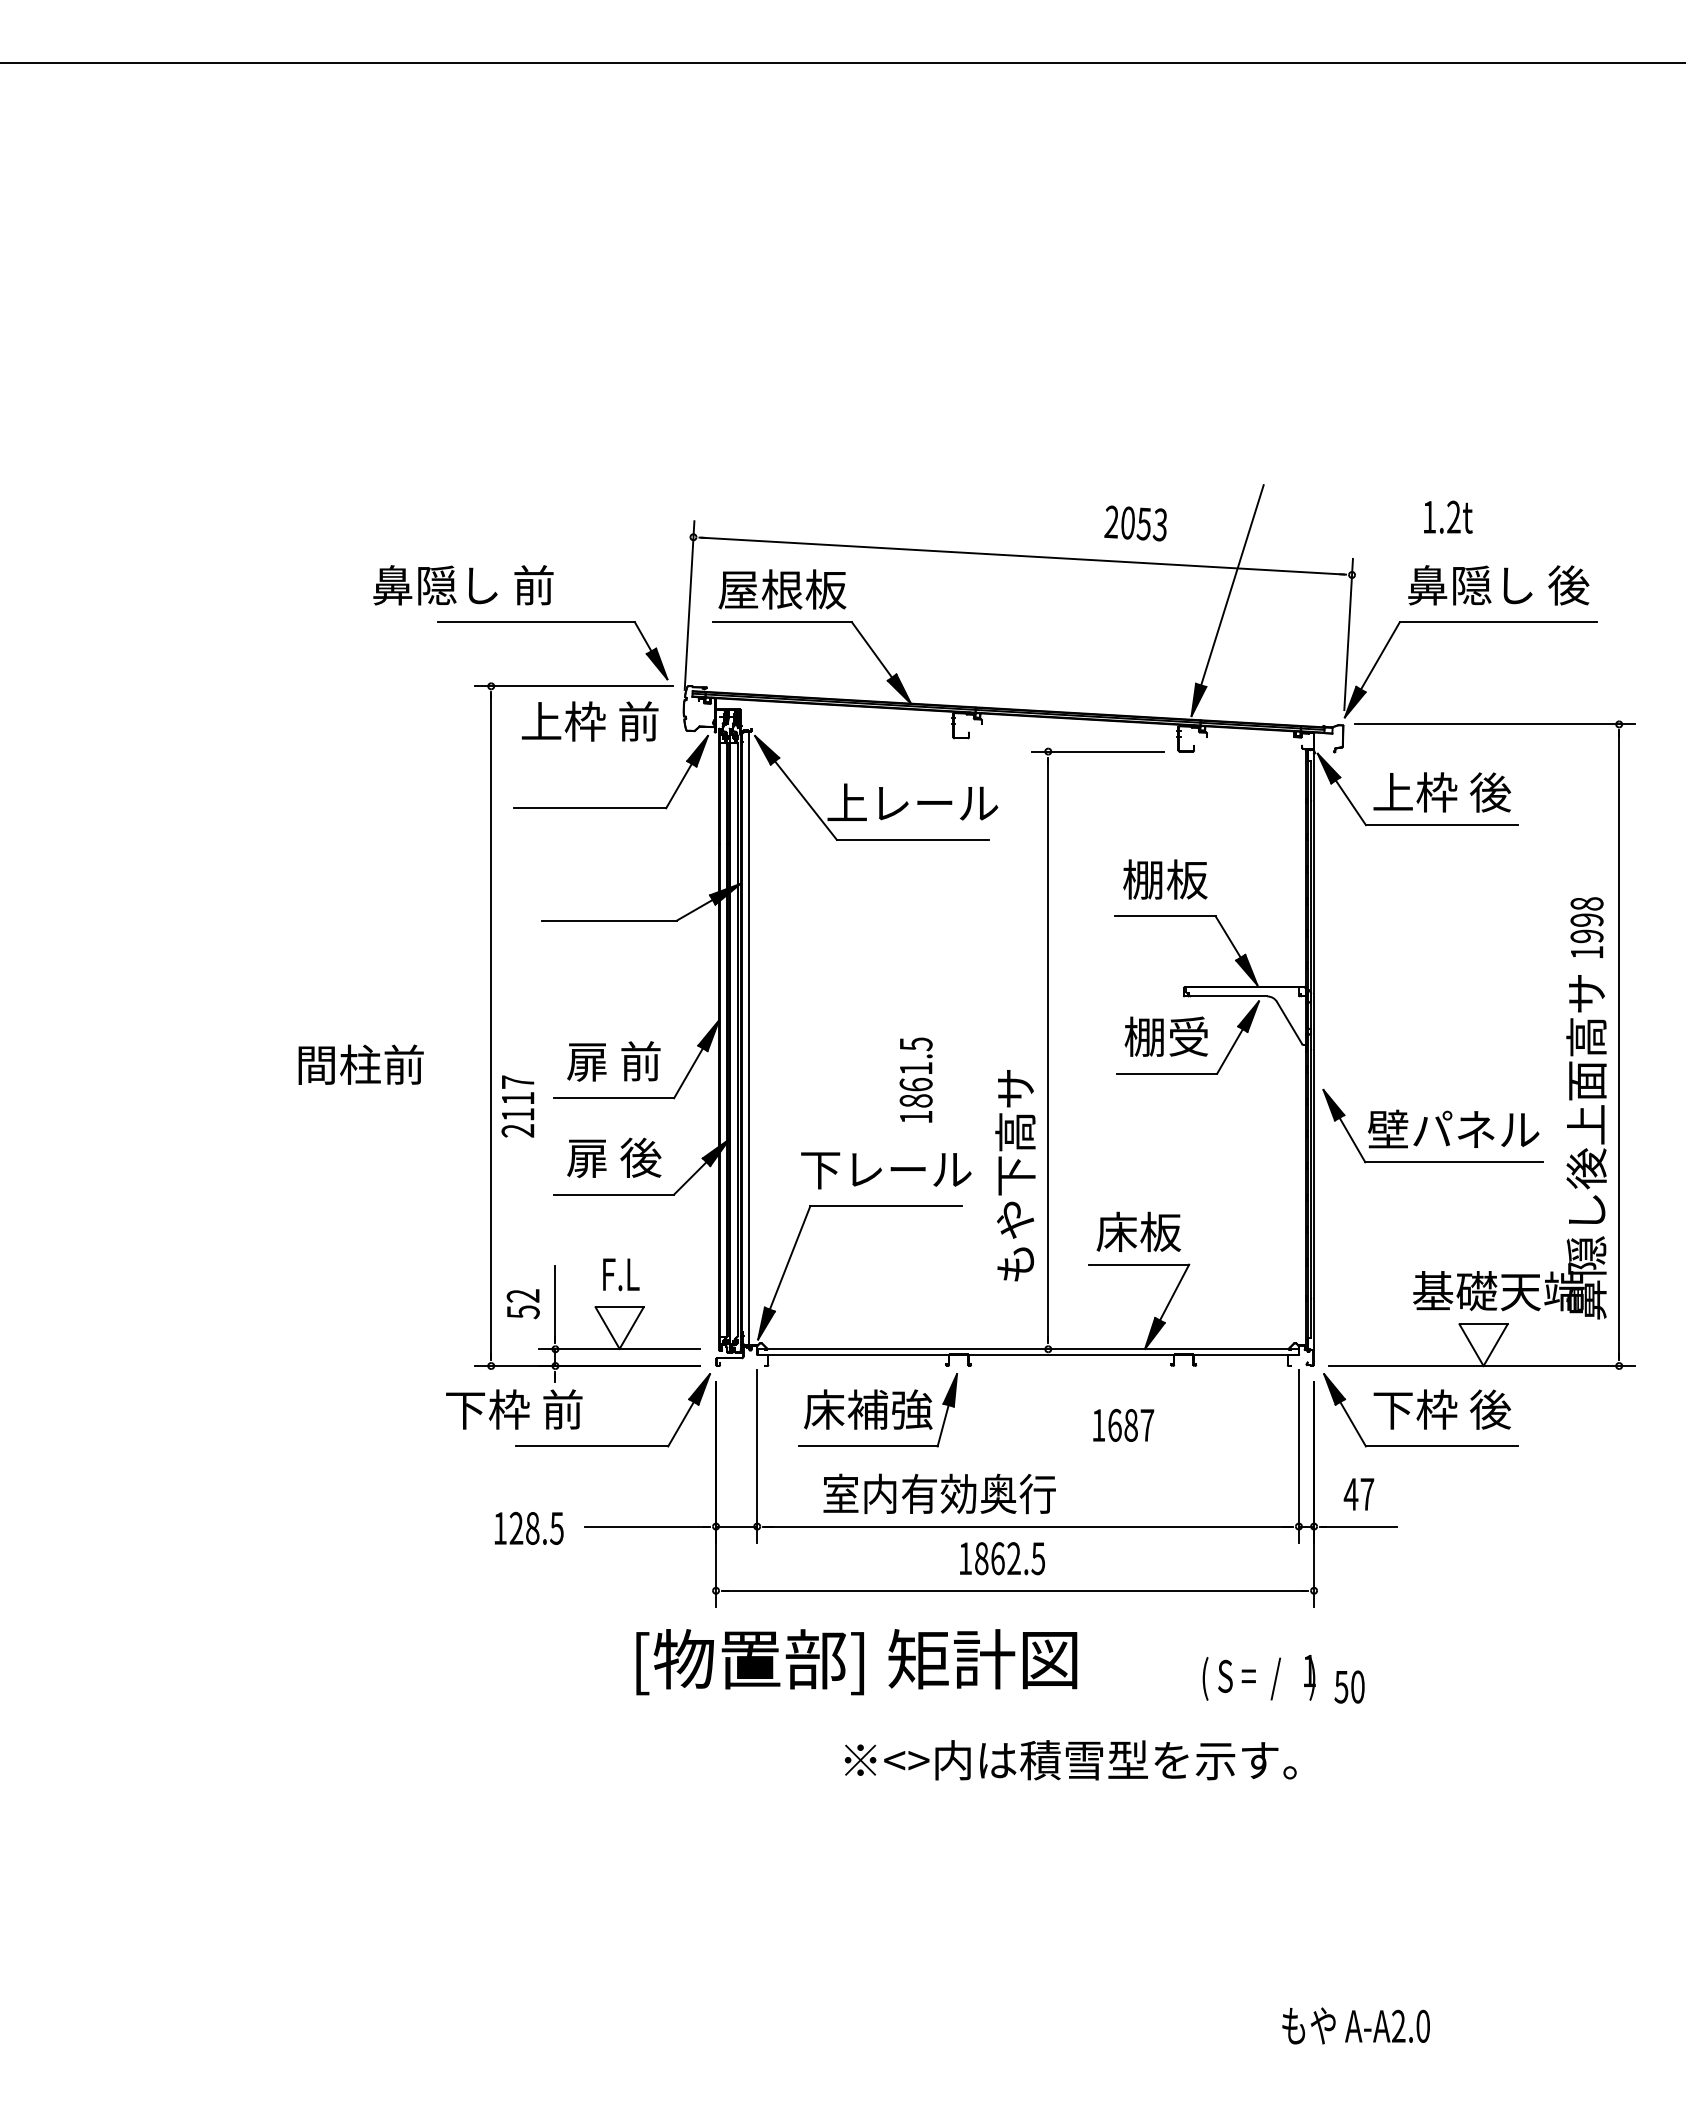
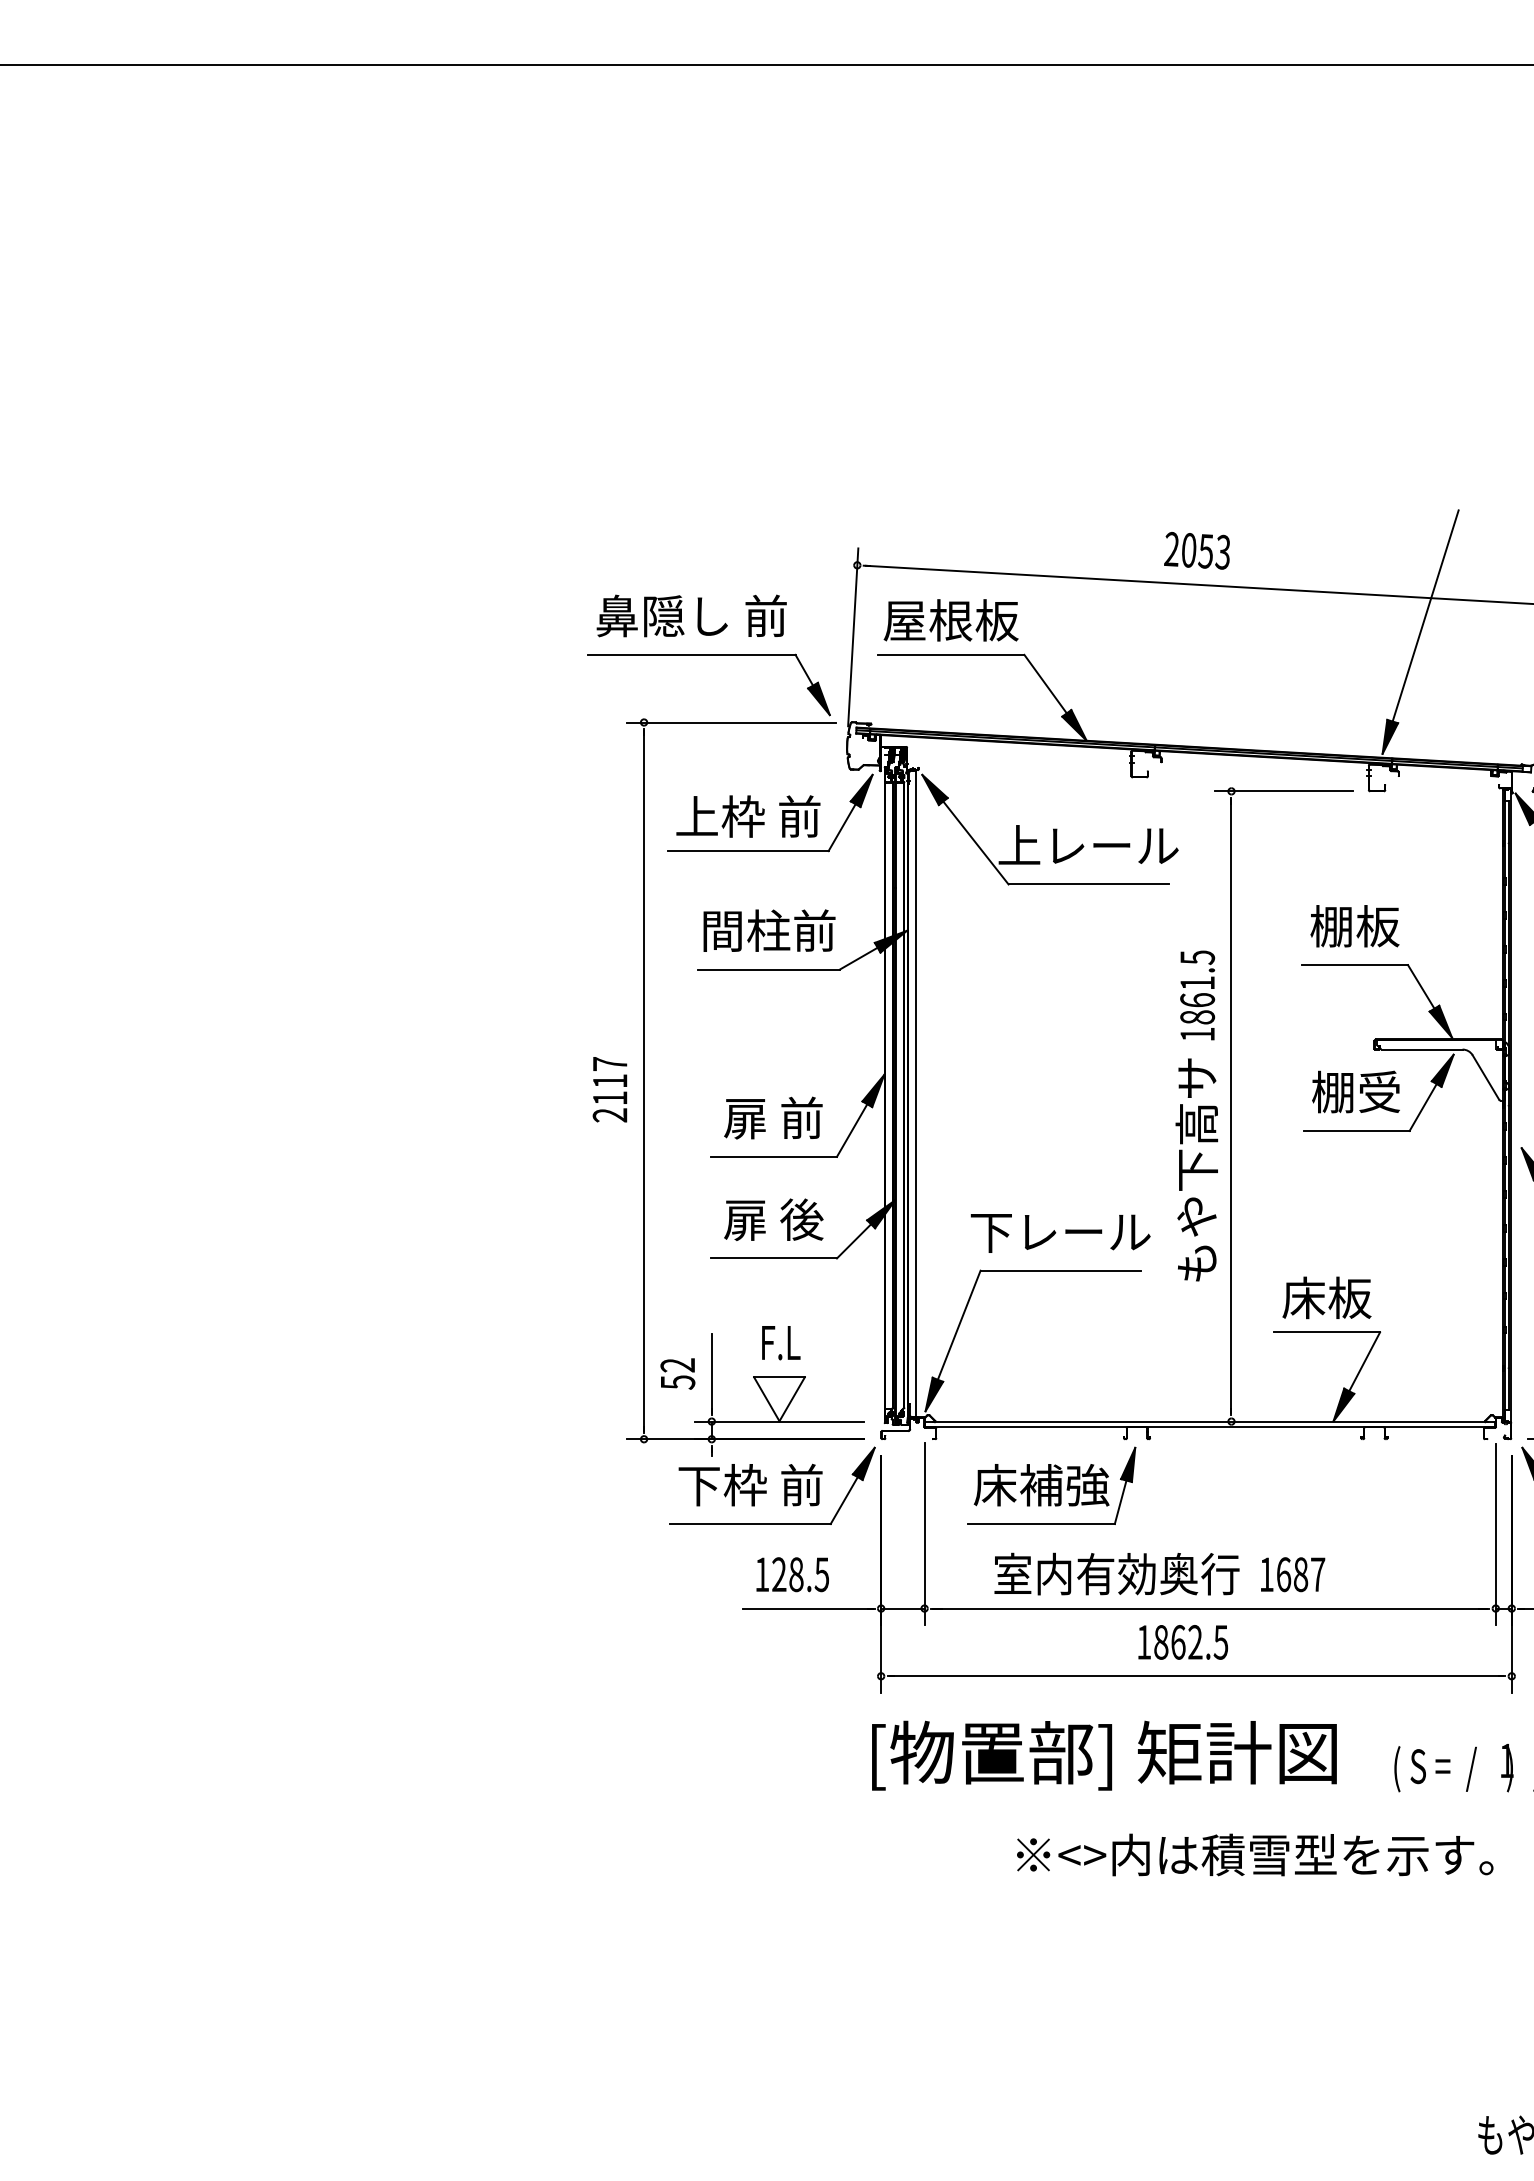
text: (1135, 523) -> (1196, 550), moved
text: (463, 585) -> (691, 616), moved
text: (589, 721) -> (747, 816), moved
text: (360, 1064) -> (768, 930), moved
text: (915, 1079) -> (1196, 994), moved
text: (517, 1106) -> (609, 1089), moved
text: (1015, 1175) -> (1196, 1169), moved
text: (514, 1409) -> (750, 1485), moved
text: (1123, 1424) -> (1292, 1573), moved
text: (528, 1527) -> (791, 1573), moved
text: (856, 1662) -> (1104, 1756), moved

